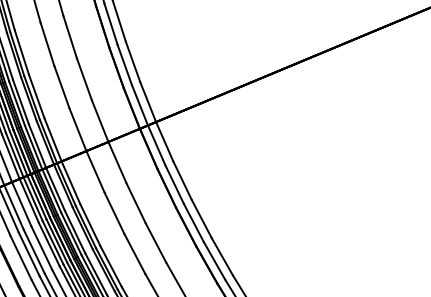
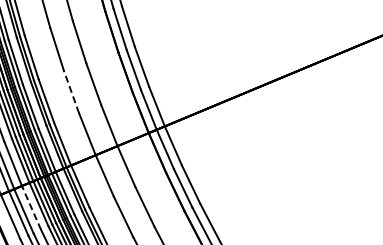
line: (62, 87) -> (71, 92), solid -> dashed
line: (21, 203) -> (31, 207), solid -> dashed

